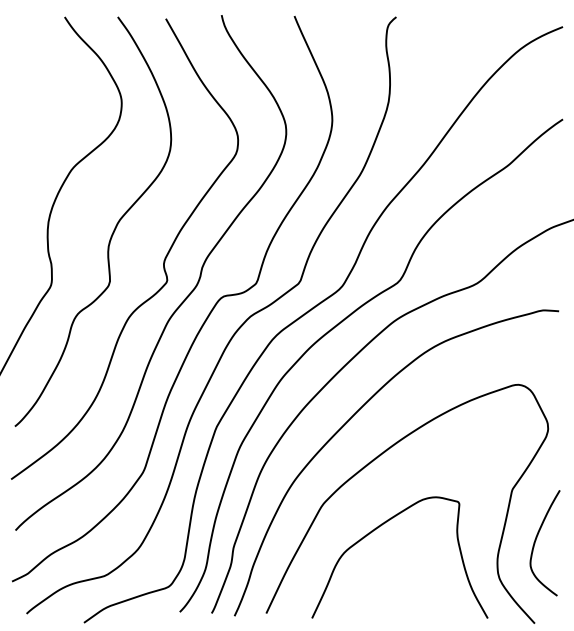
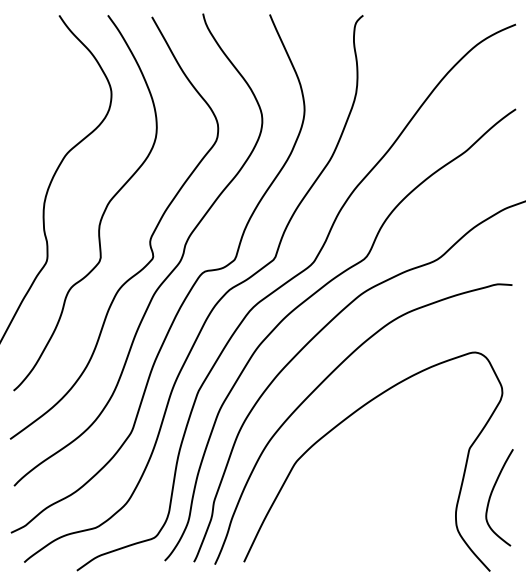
curve: (381, 526) -> (349, 482), removed

